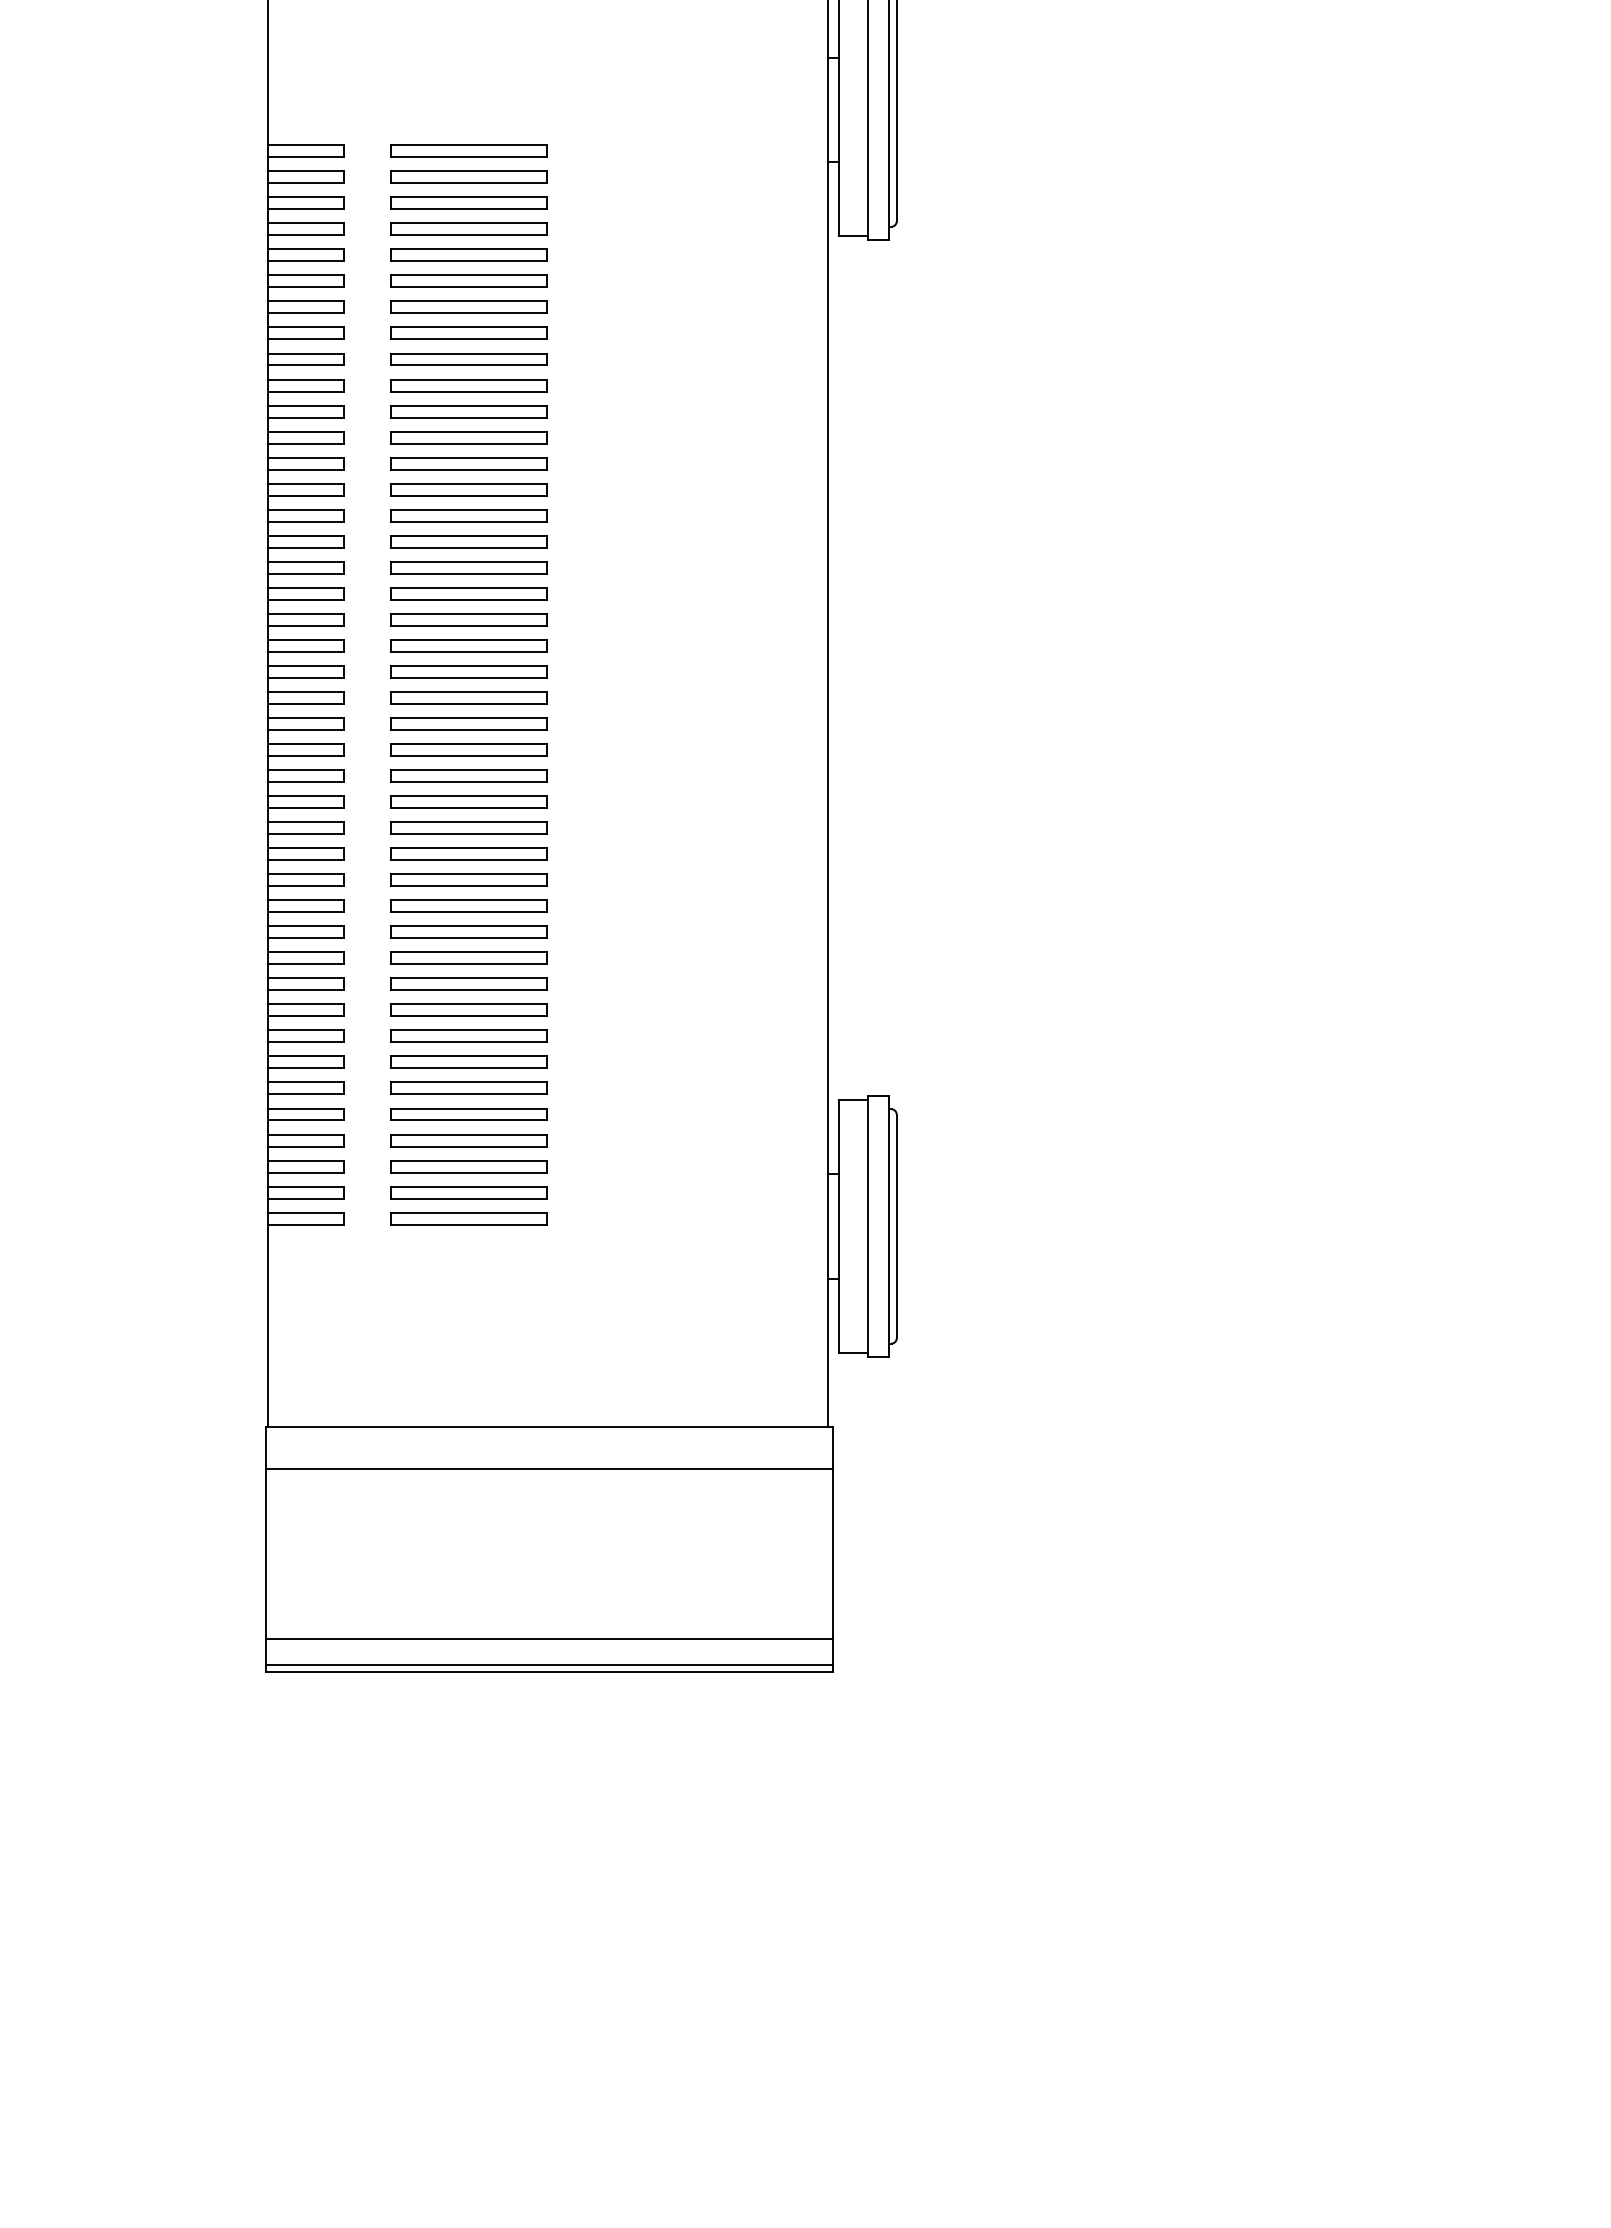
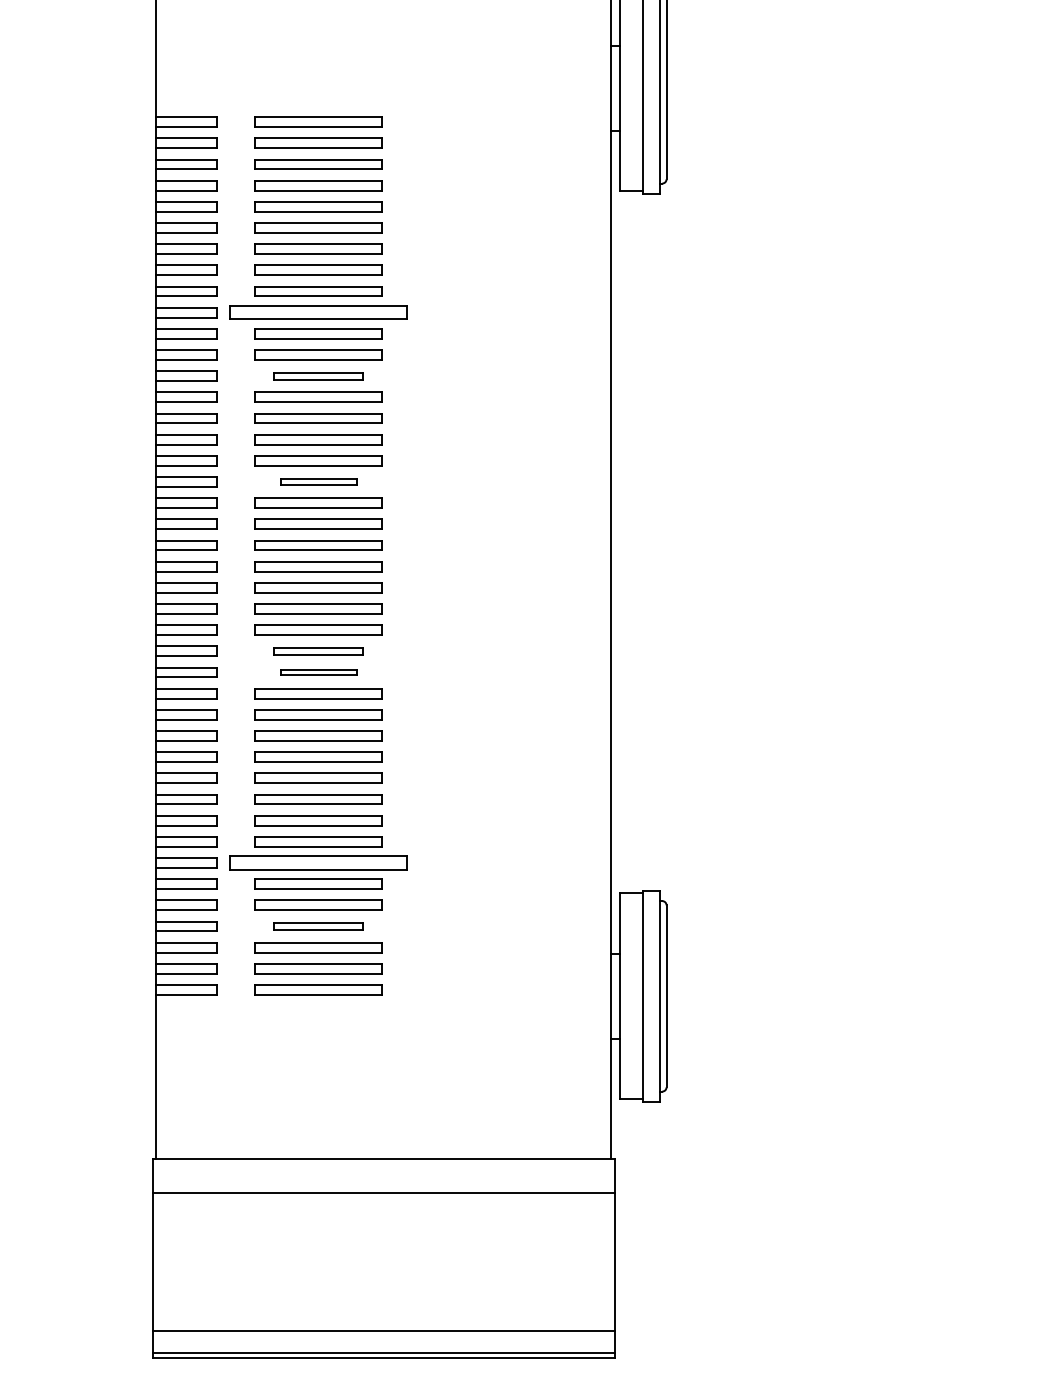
part: (468, 385) -> (318, 312), size x1.4
part: (468, 463) -> (318, 376), size x0.7
part: (468, 593) -> (318, 481), size x0.6
part: (468, 801) -> (318, 650), size x0.7
part: (468, 827) -> (318, 671), size x0.6
part: (468, 1061) -> (318, 862), size x1.4
part: (468, 1140) -> (318, 926), size x0.7

